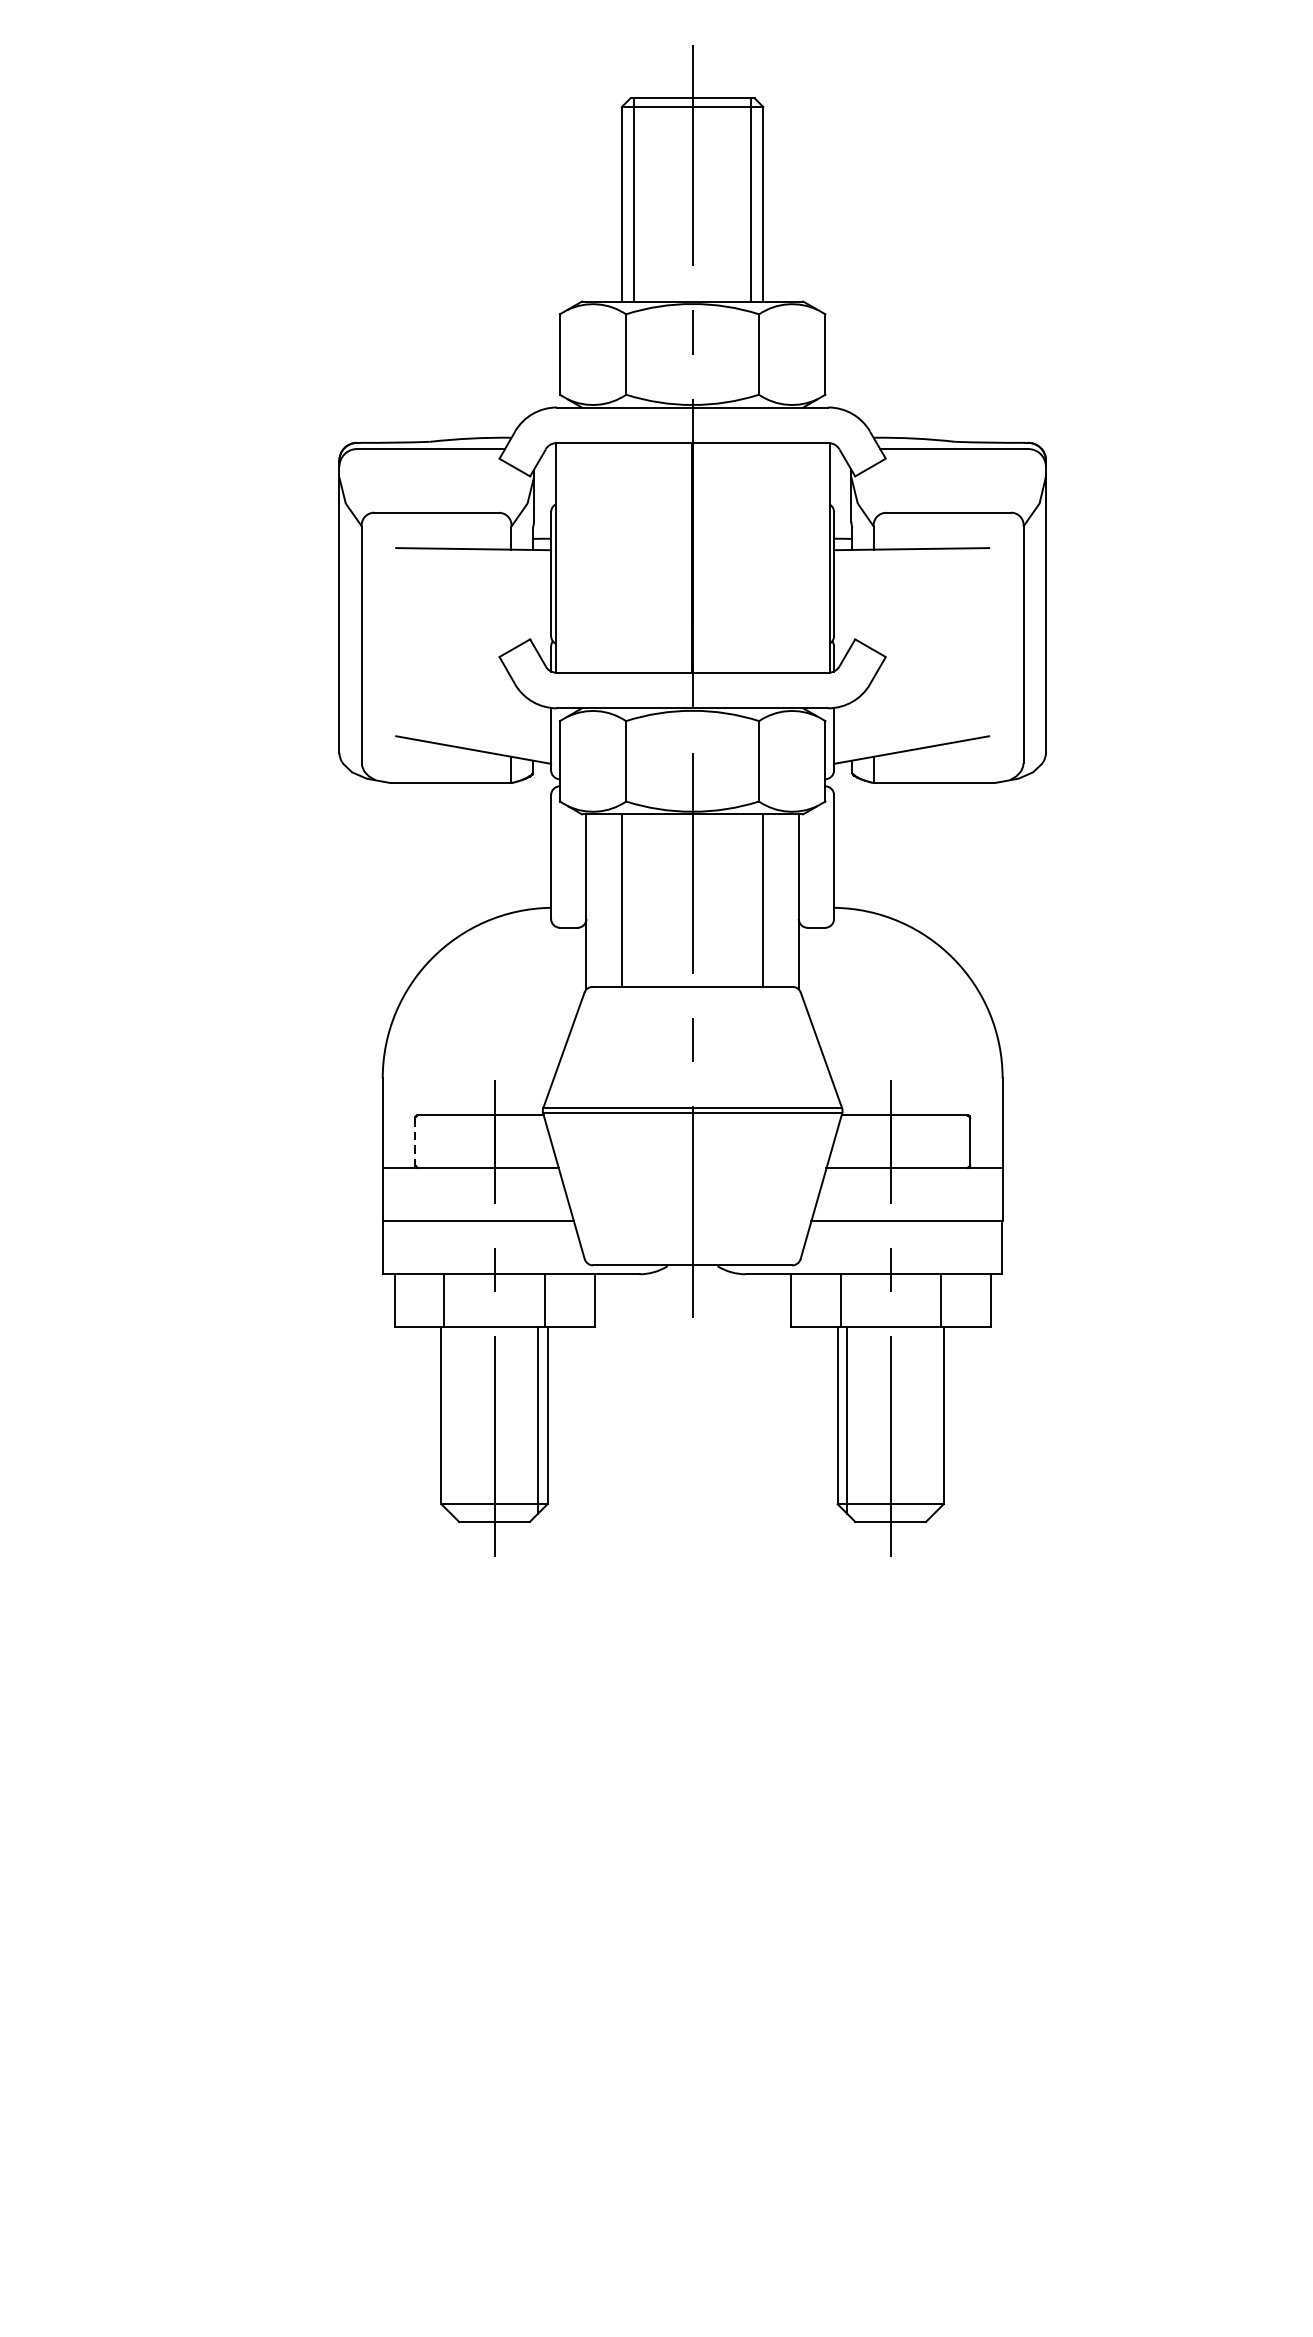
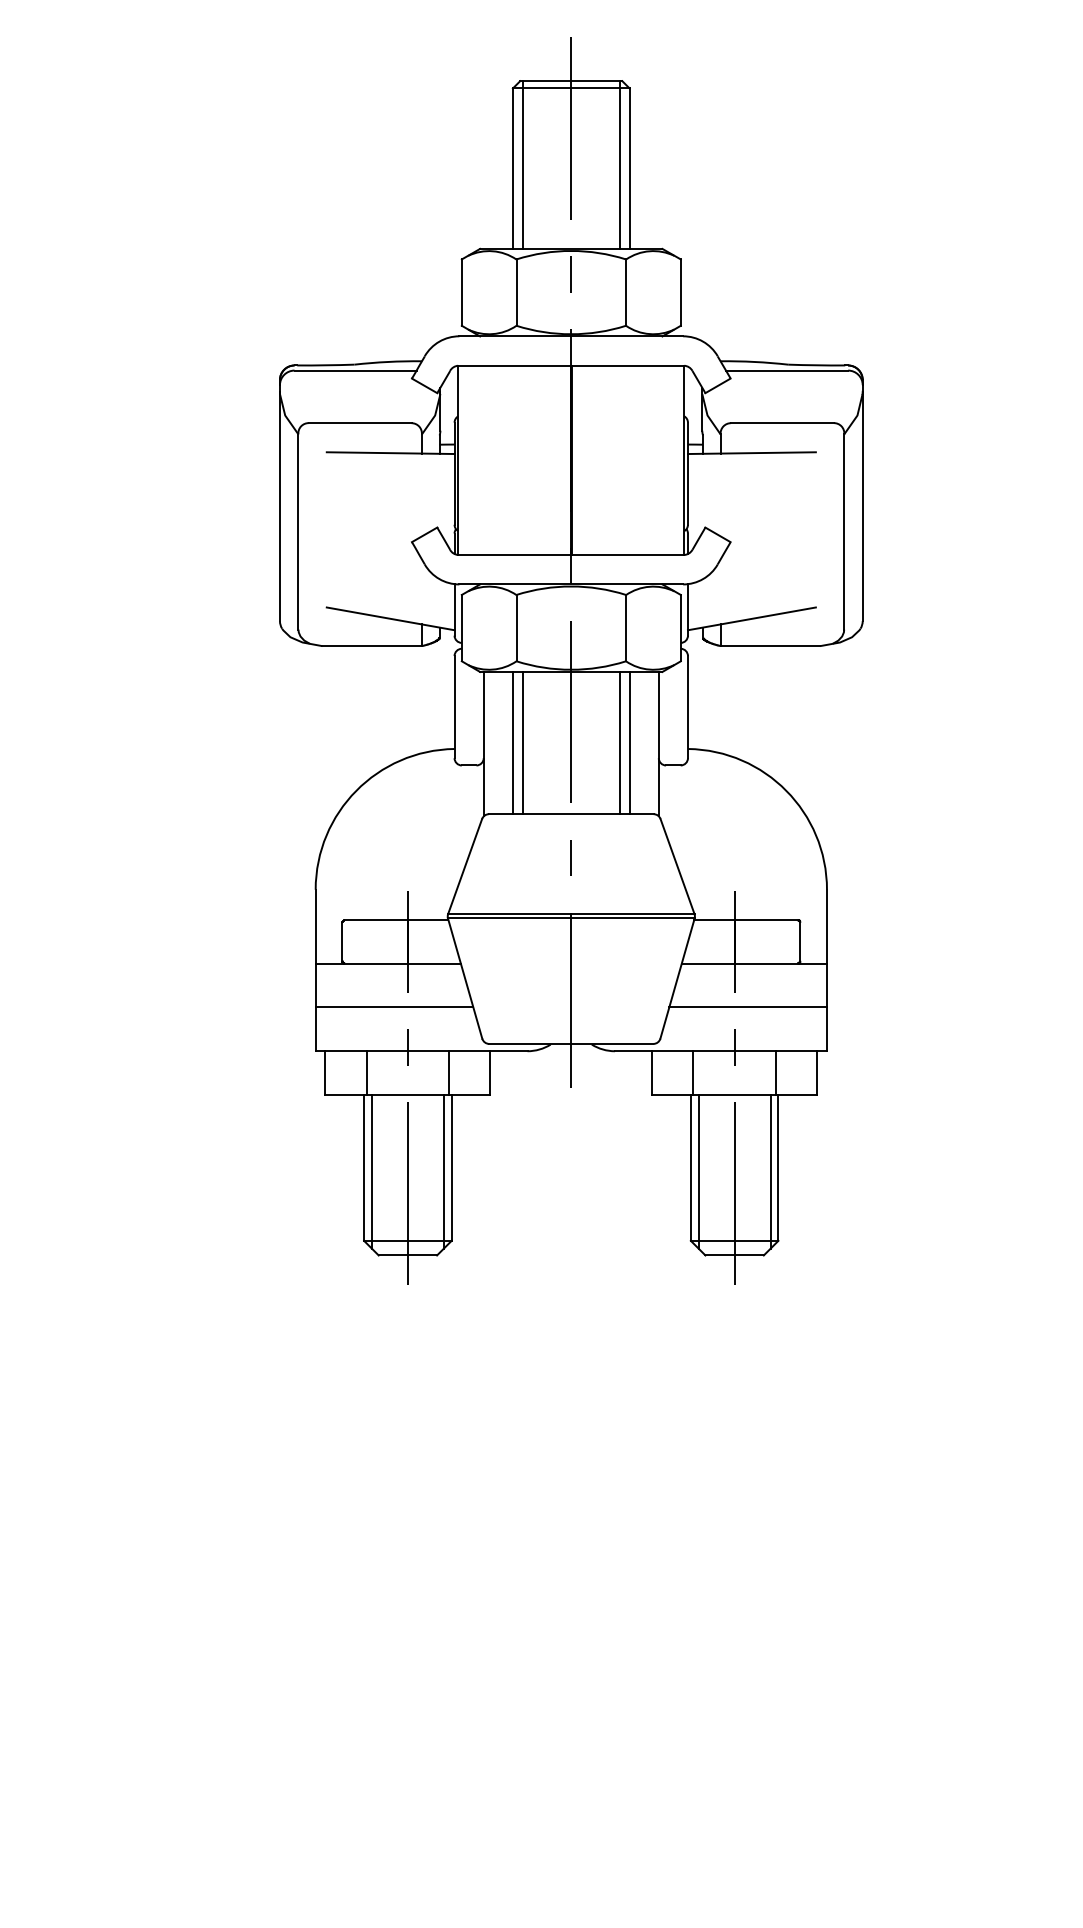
line: (633, 899) -> (522, 742), added
line: (751, 899) -> (619, 742), added
line: (415, 1141) -> (342, 941), dashed -> solid
line: (451, 1420) -> (372, 1171), added
line: (934, 1420) -> (770, 1171), added

